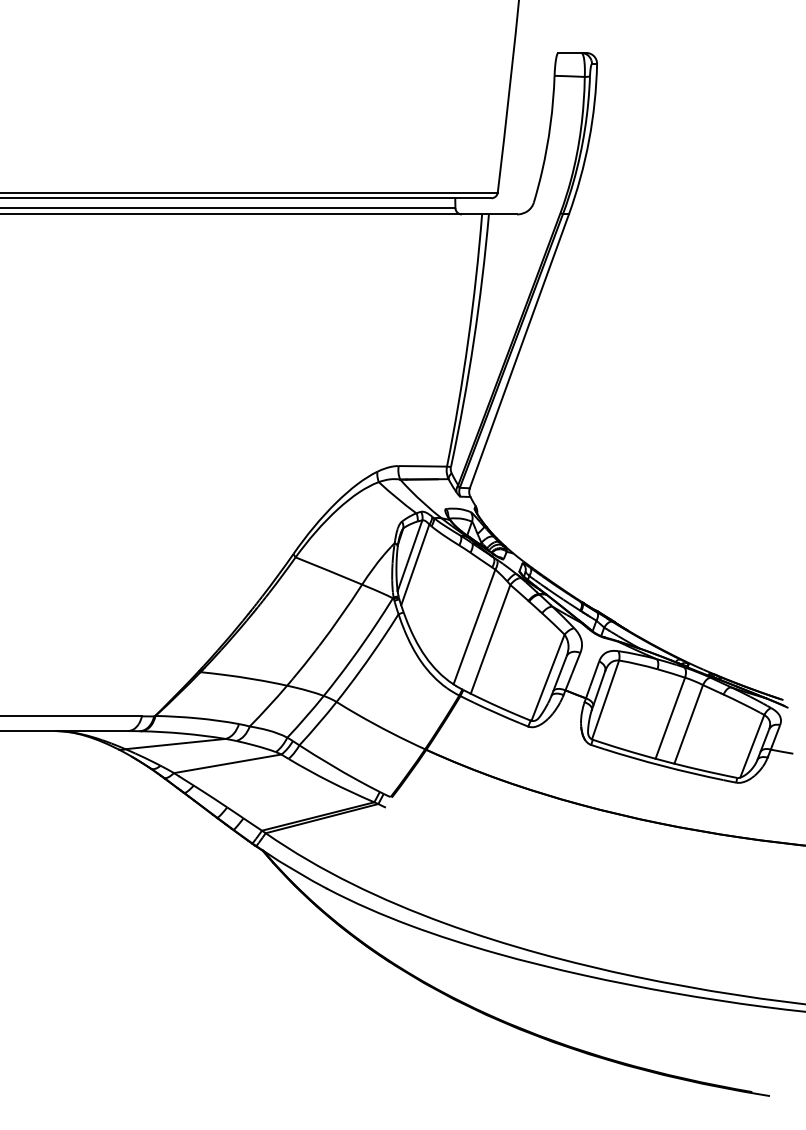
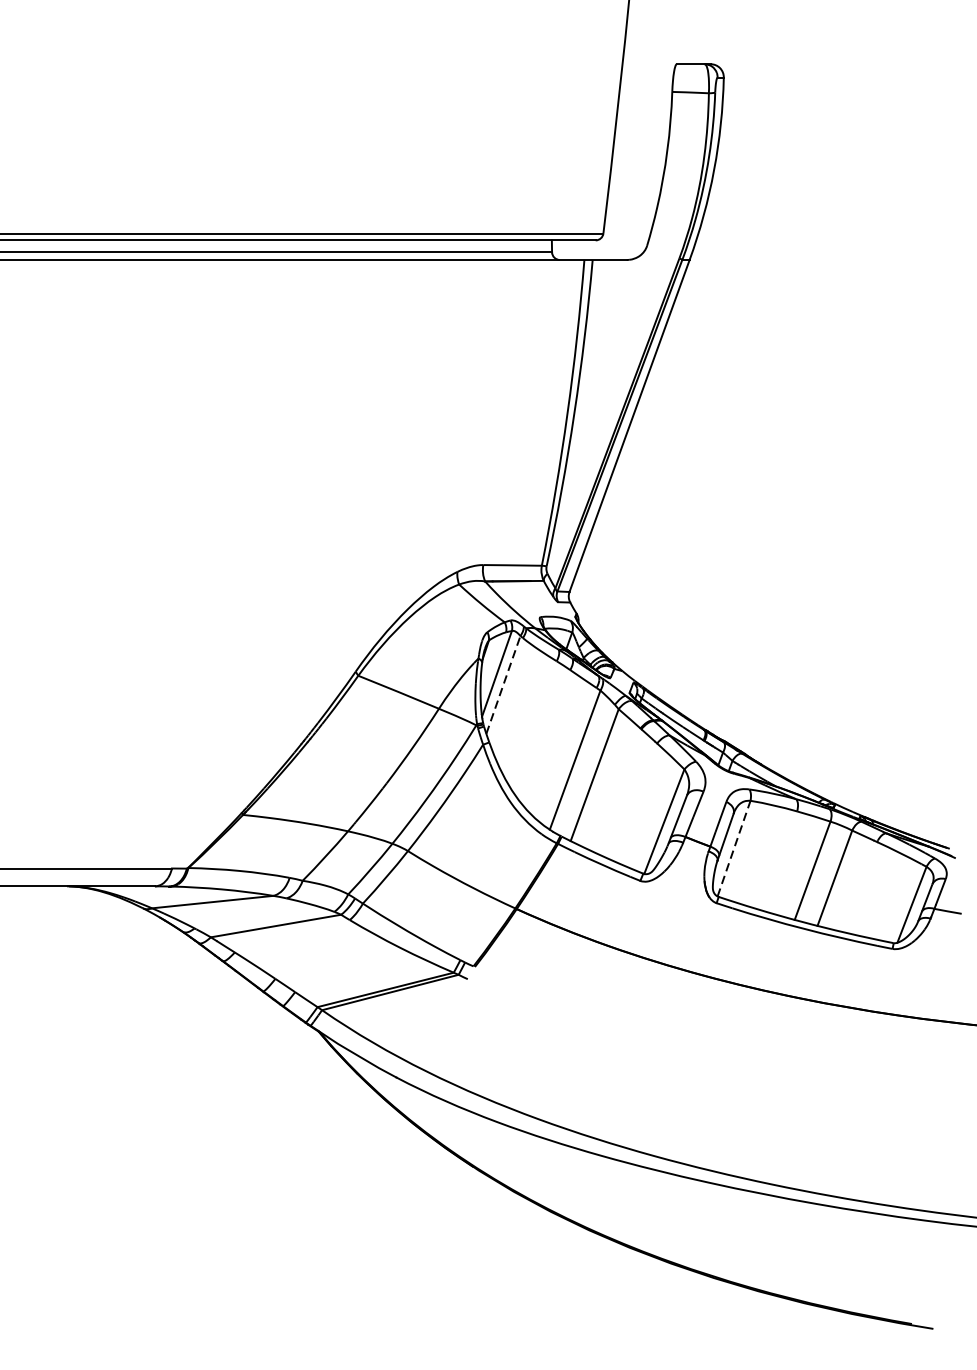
line: (415, 564) -> (503, 684), solid -> dashed
line: (605, 700) -> (734, 849), solid -> dashed

